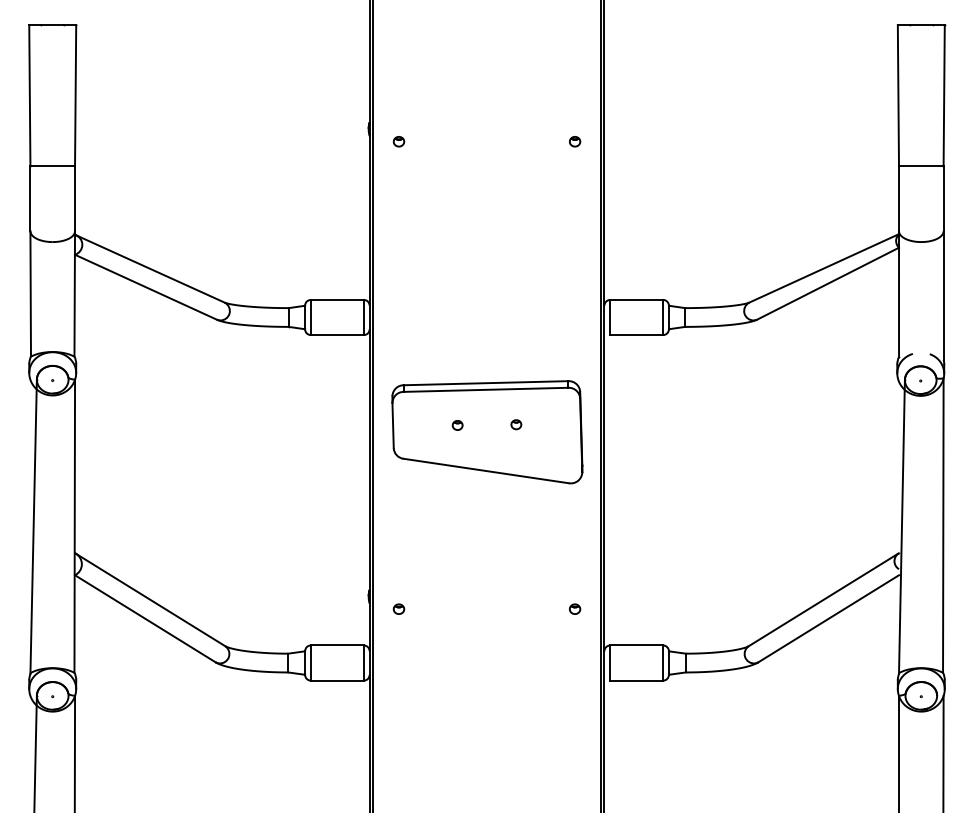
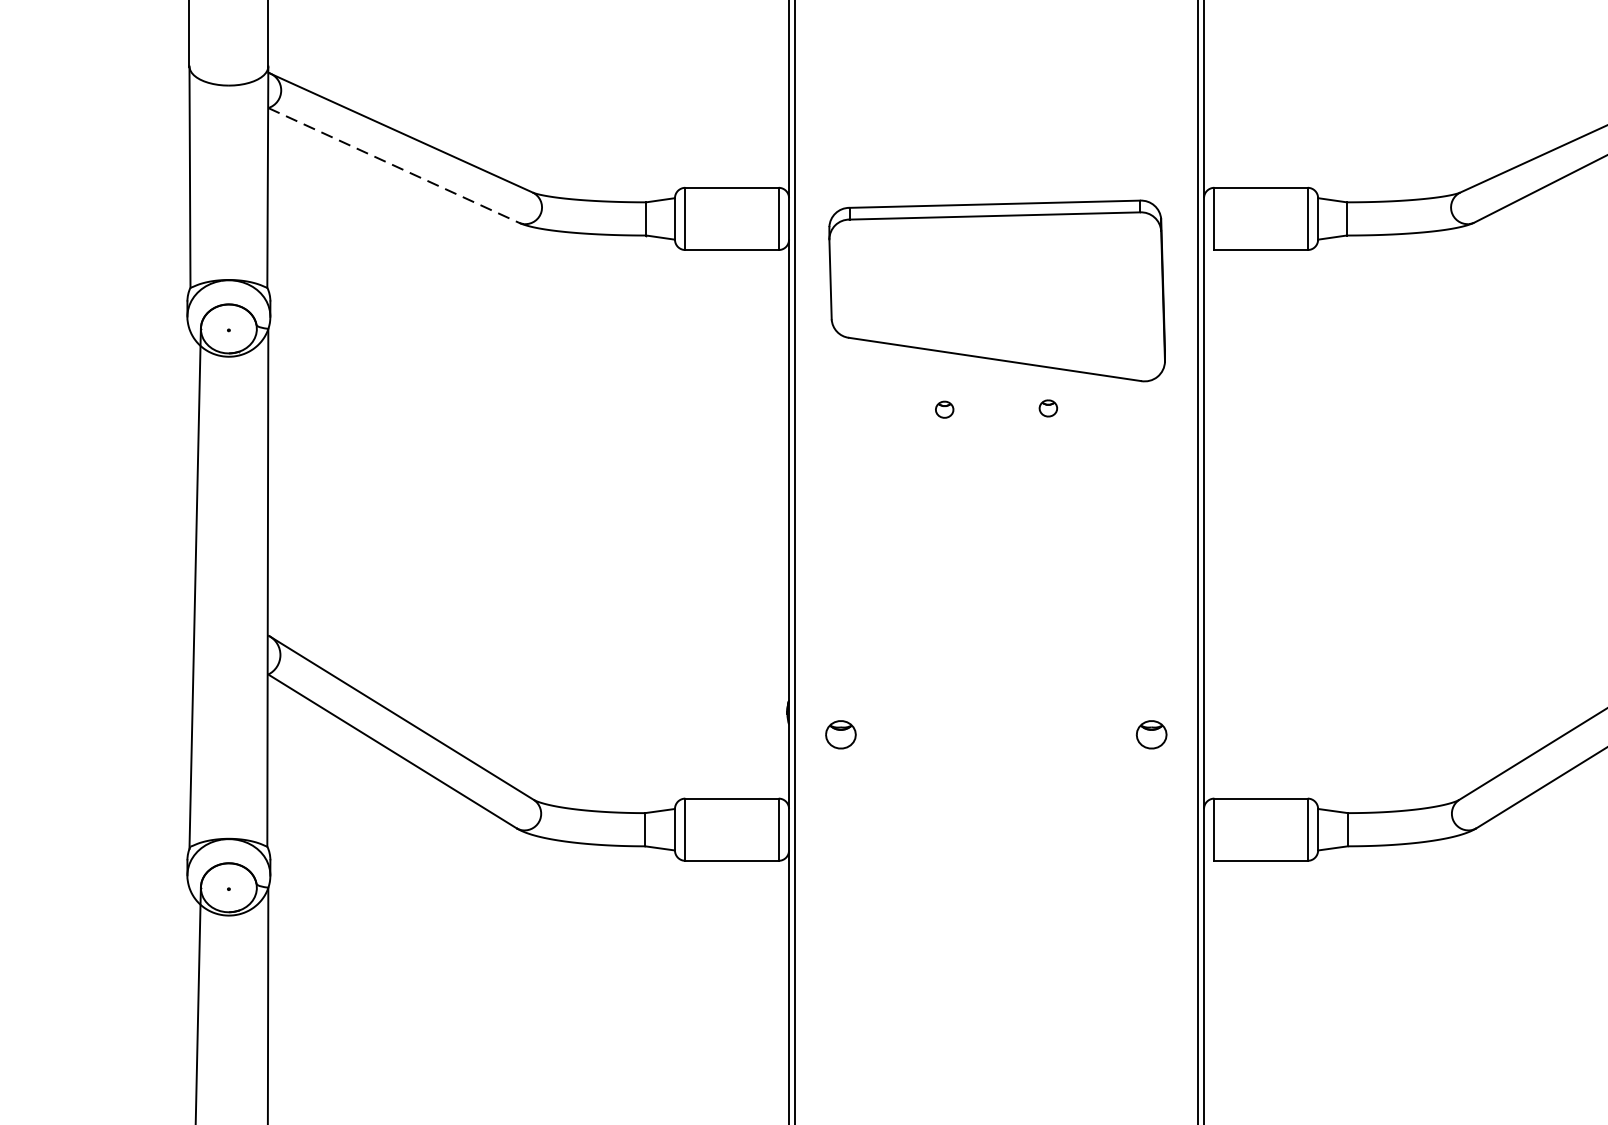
line: (145, 287) -> (392, 165), solid -> dashed
part: (487, 432) -> (997, 291), moved
part: (398, 608) -> (840, 733), size x1.6
part: (575, 608) -> (1152, 733), size x1.6

